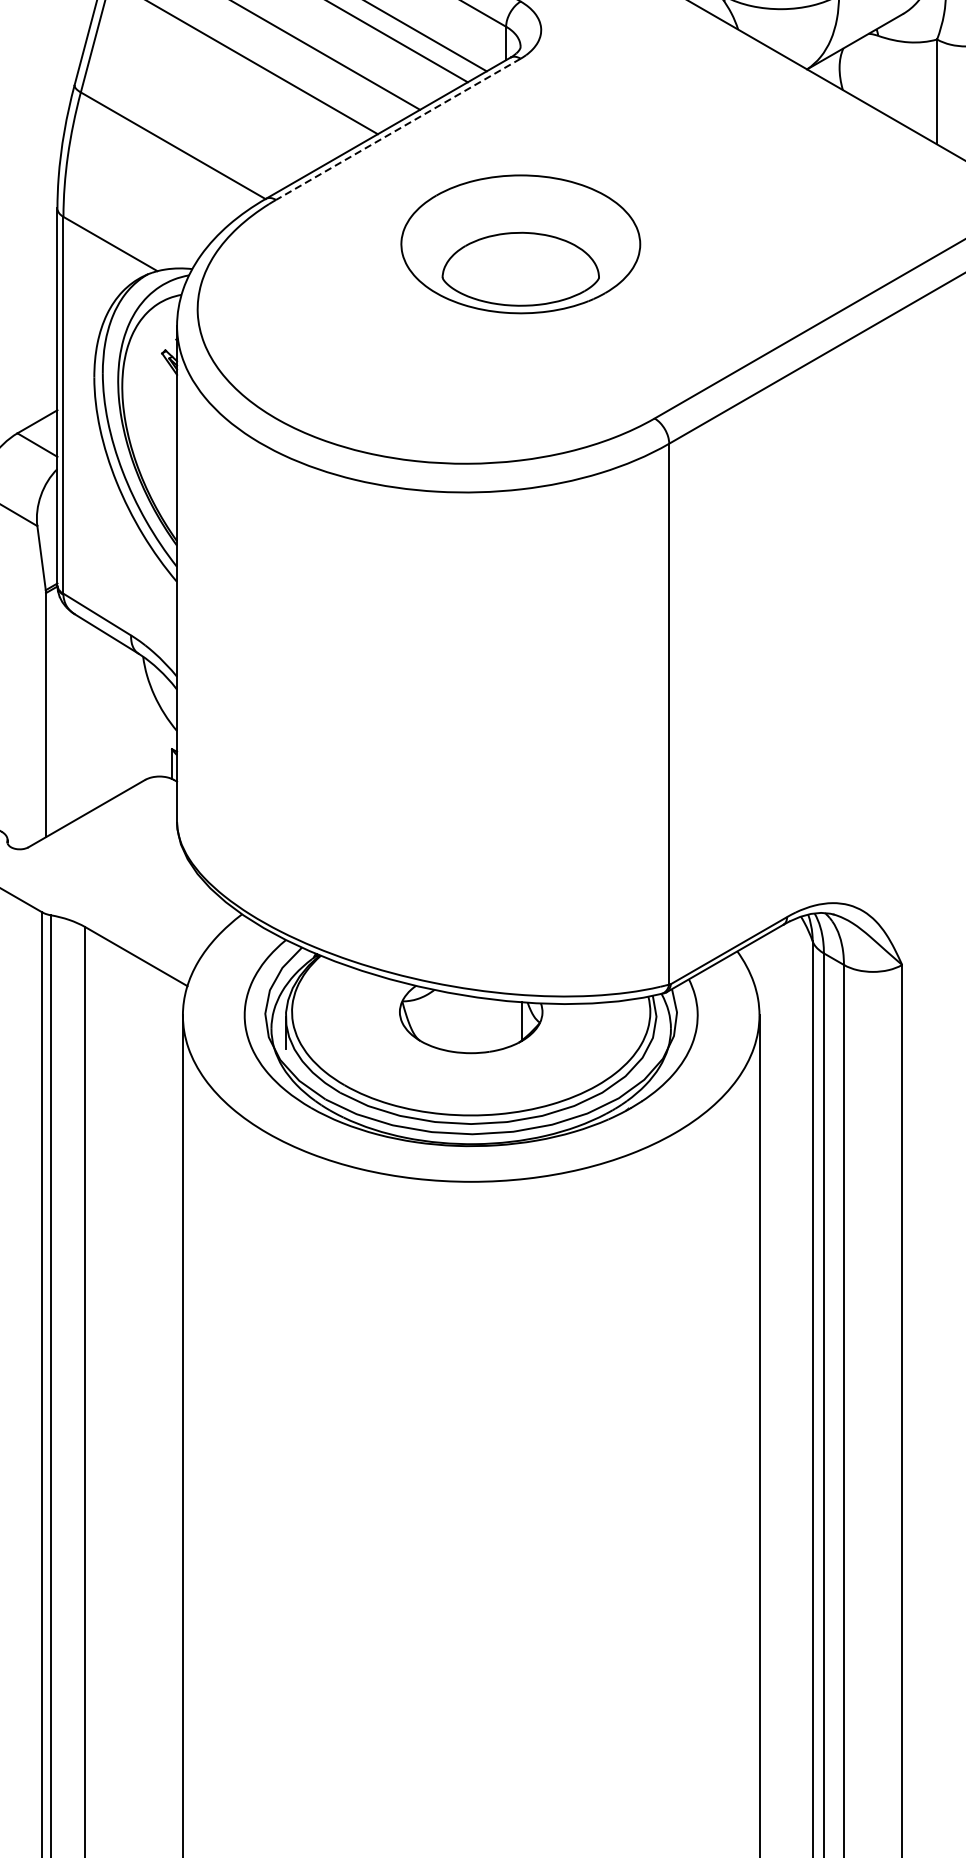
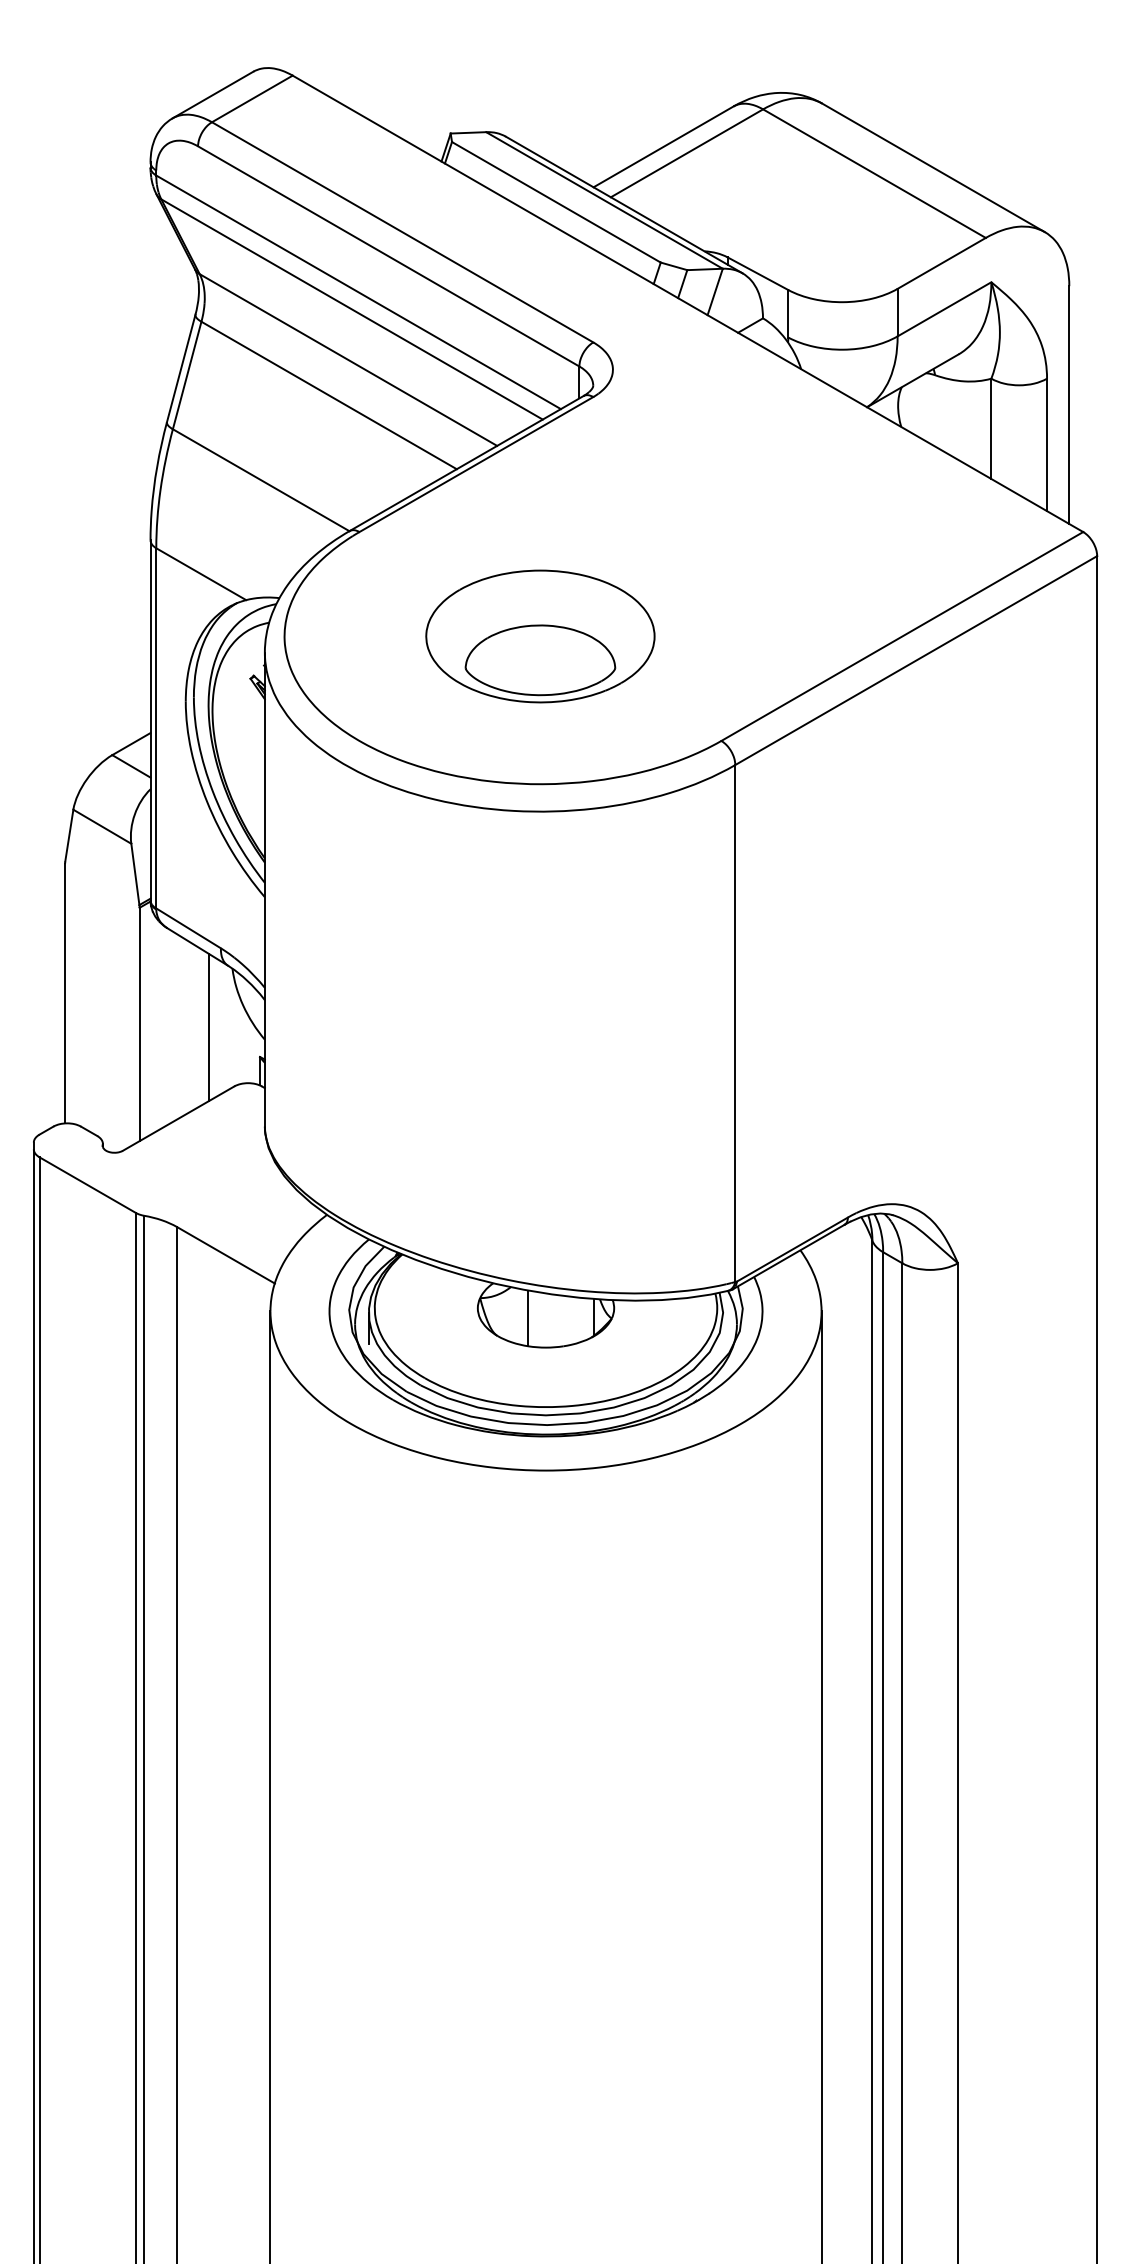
line: (398, 129) -> (476, 464), dashed -> solid
part: (520, 244) -> (540, 636), moved
line: (119, 718) -> (209, 1027), added
line: (452, 1022) -> (528, 1318), added

